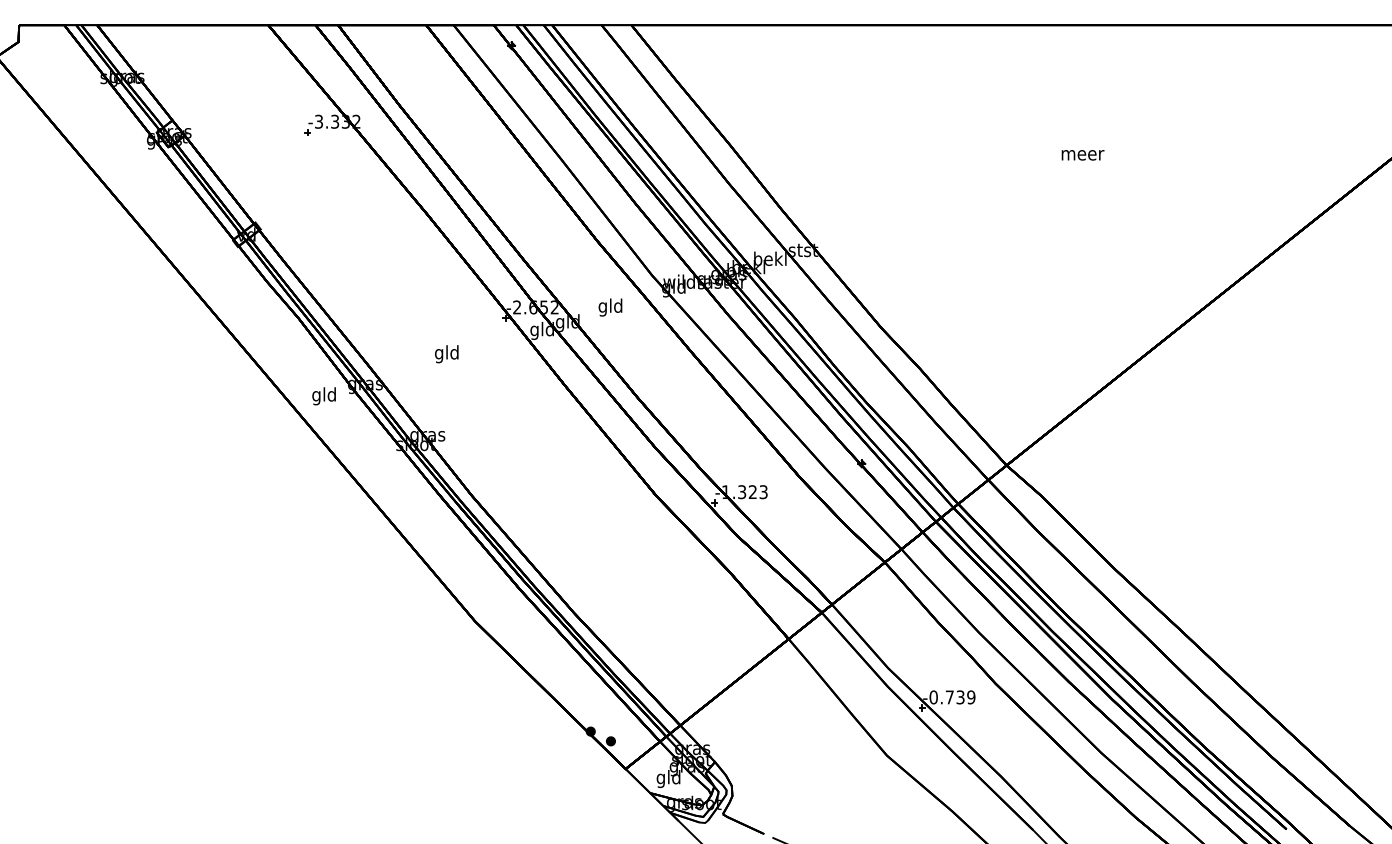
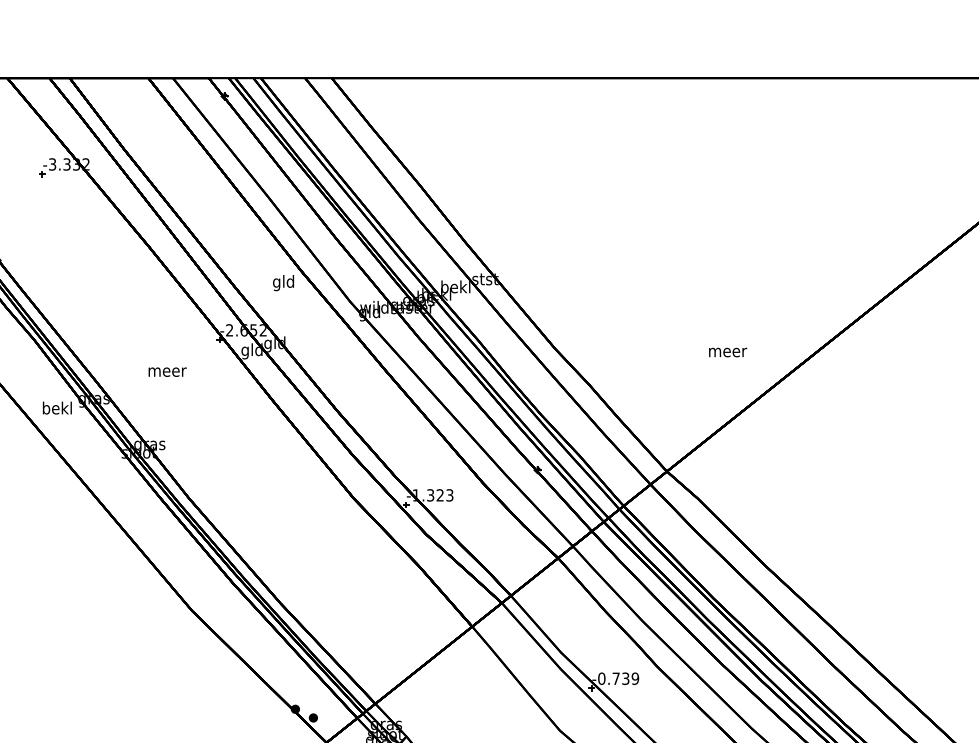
text: (1082, 155) -> (727, 352), moved
text: (610, 307) -> (283, 283), moved
text: (447, 354) -> (167, 372), gld -> meer
text: (324, 396) -> (57, 409), gld -> bekl

